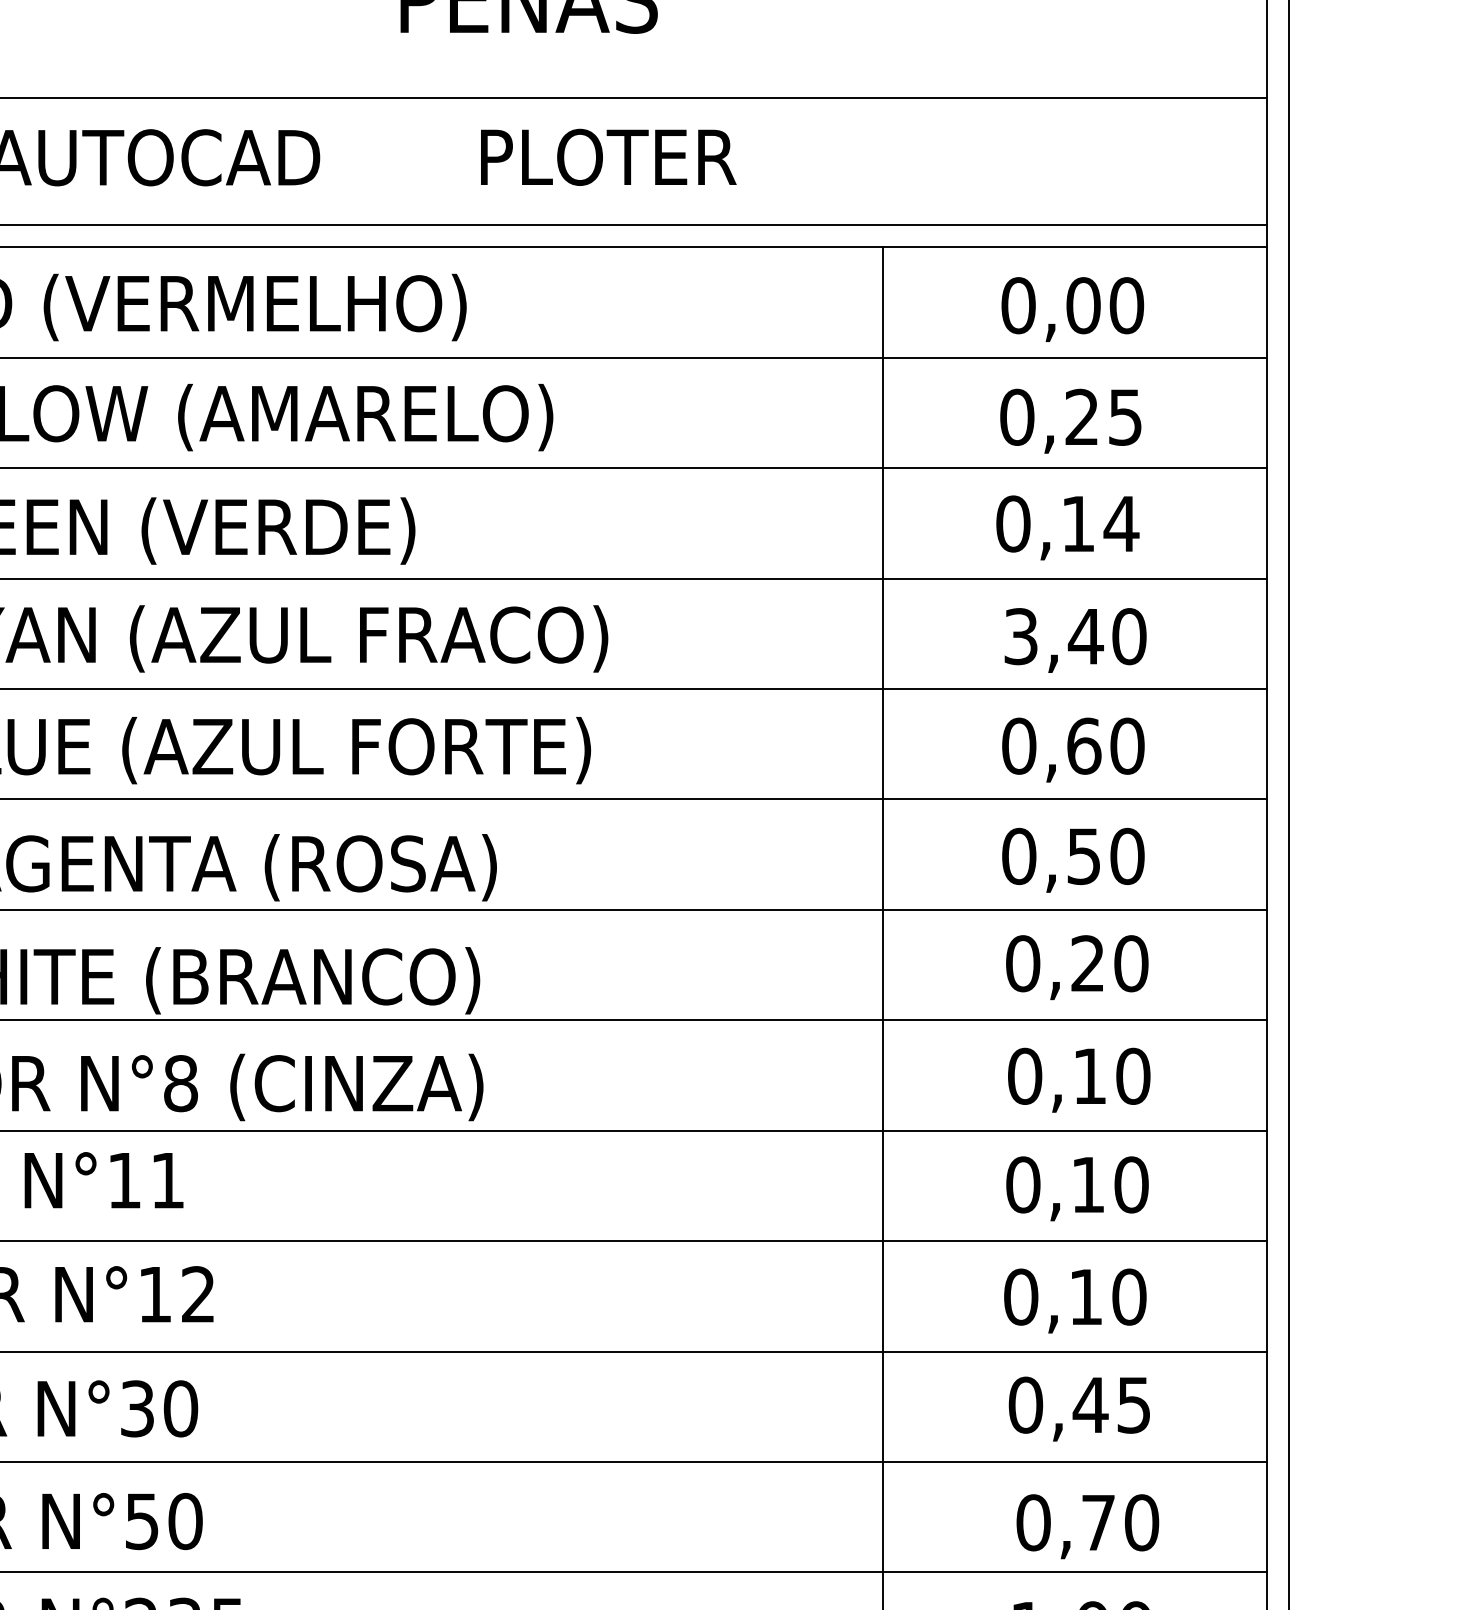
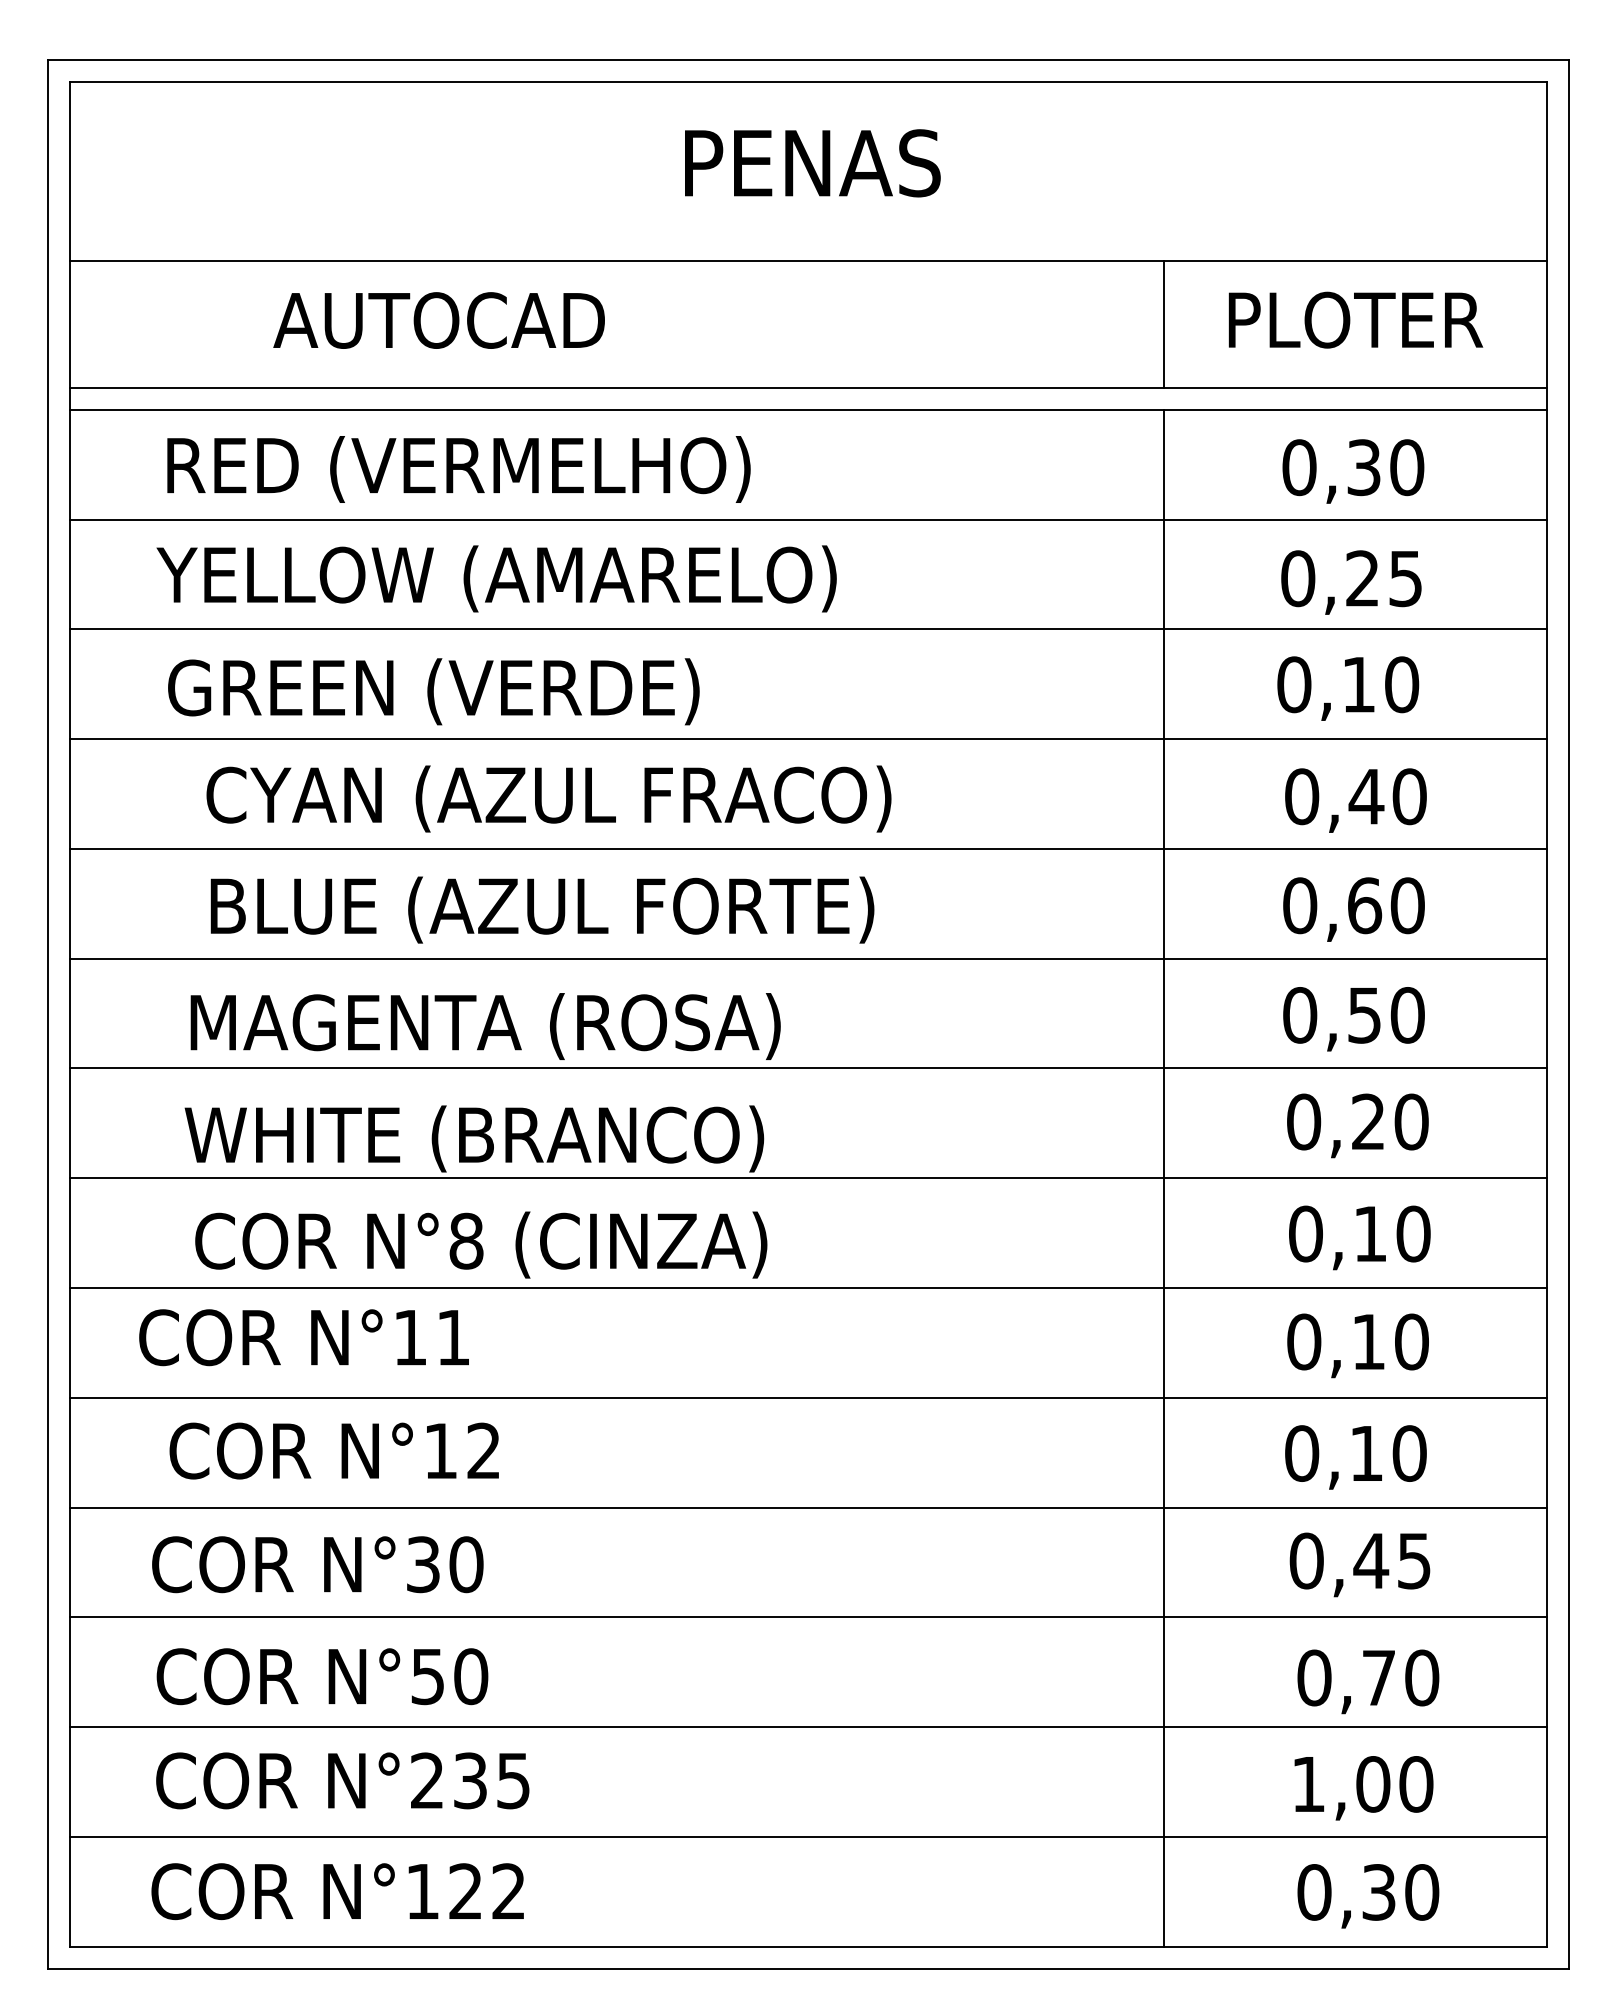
text: (608, 156) -> (1355, 319), moved
line: (882, 160) -> (1164, 323), added
text: (1083, 305) -> (1364, 467), 0,00 -> 0,30
text: (1121, 523) -> (1401, 684), 0,14 -> 0,10
text: (1021, 636) -> (1302, 796), 3,40 -> 0,40

